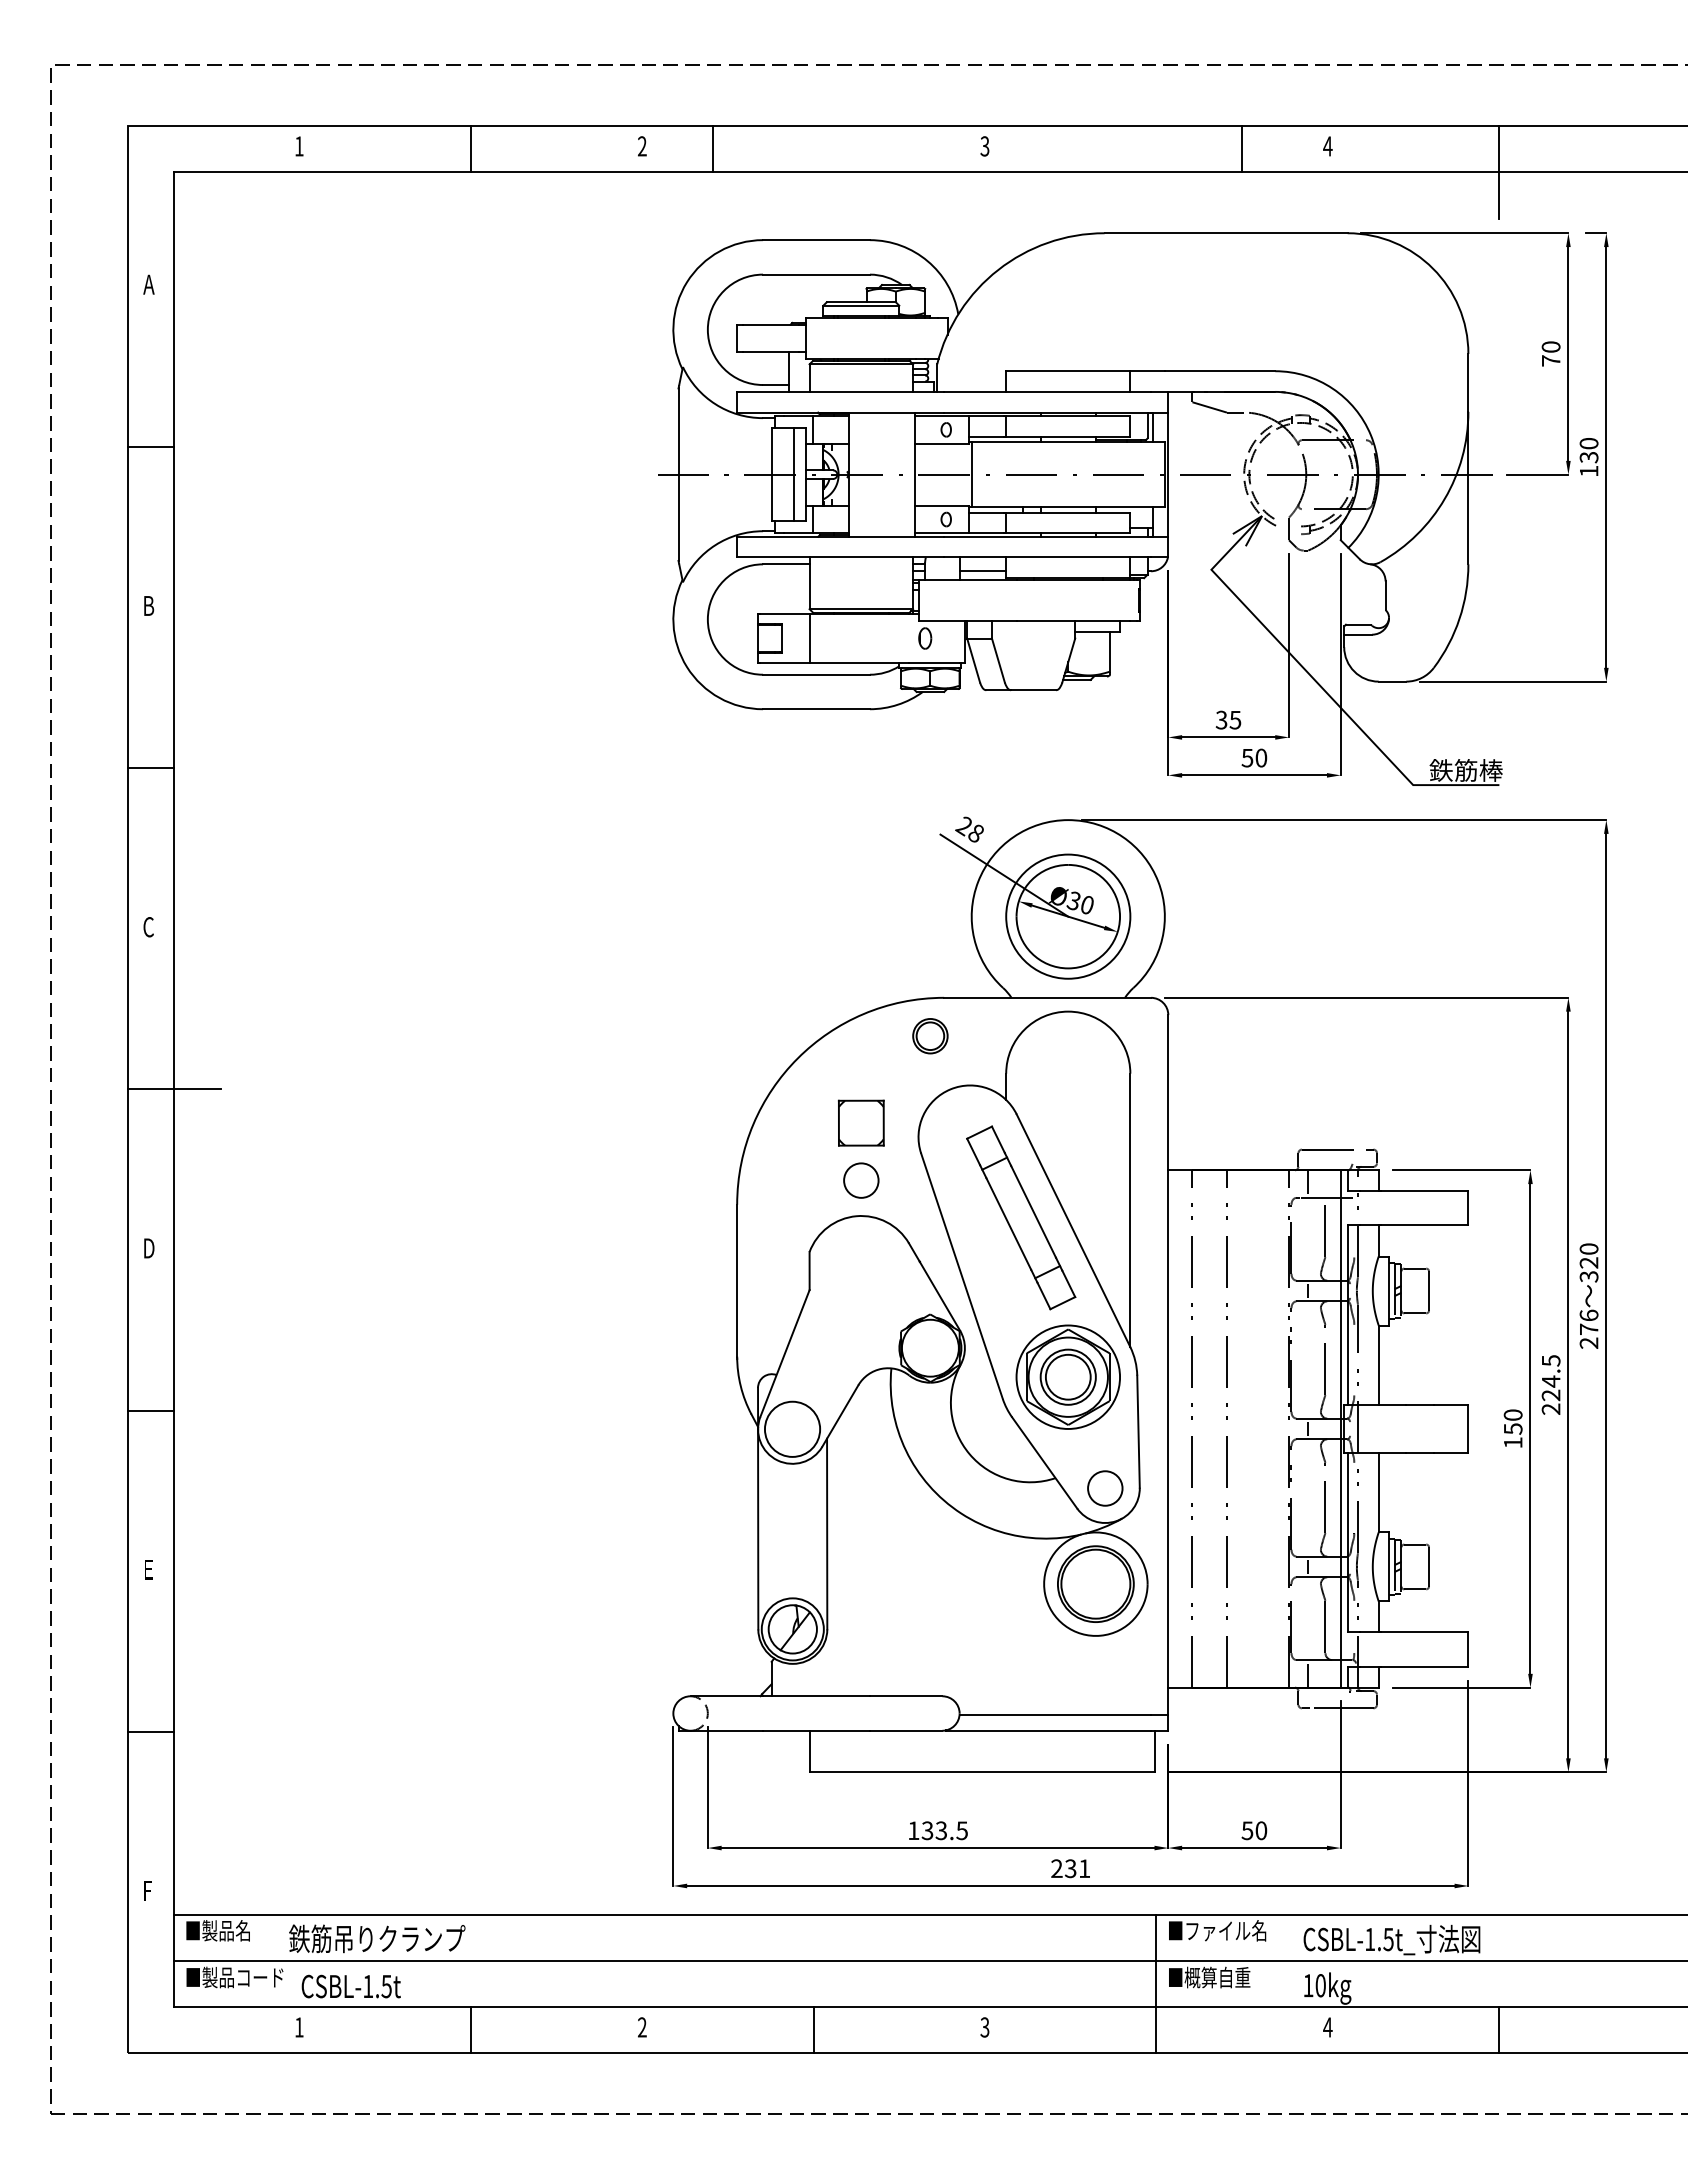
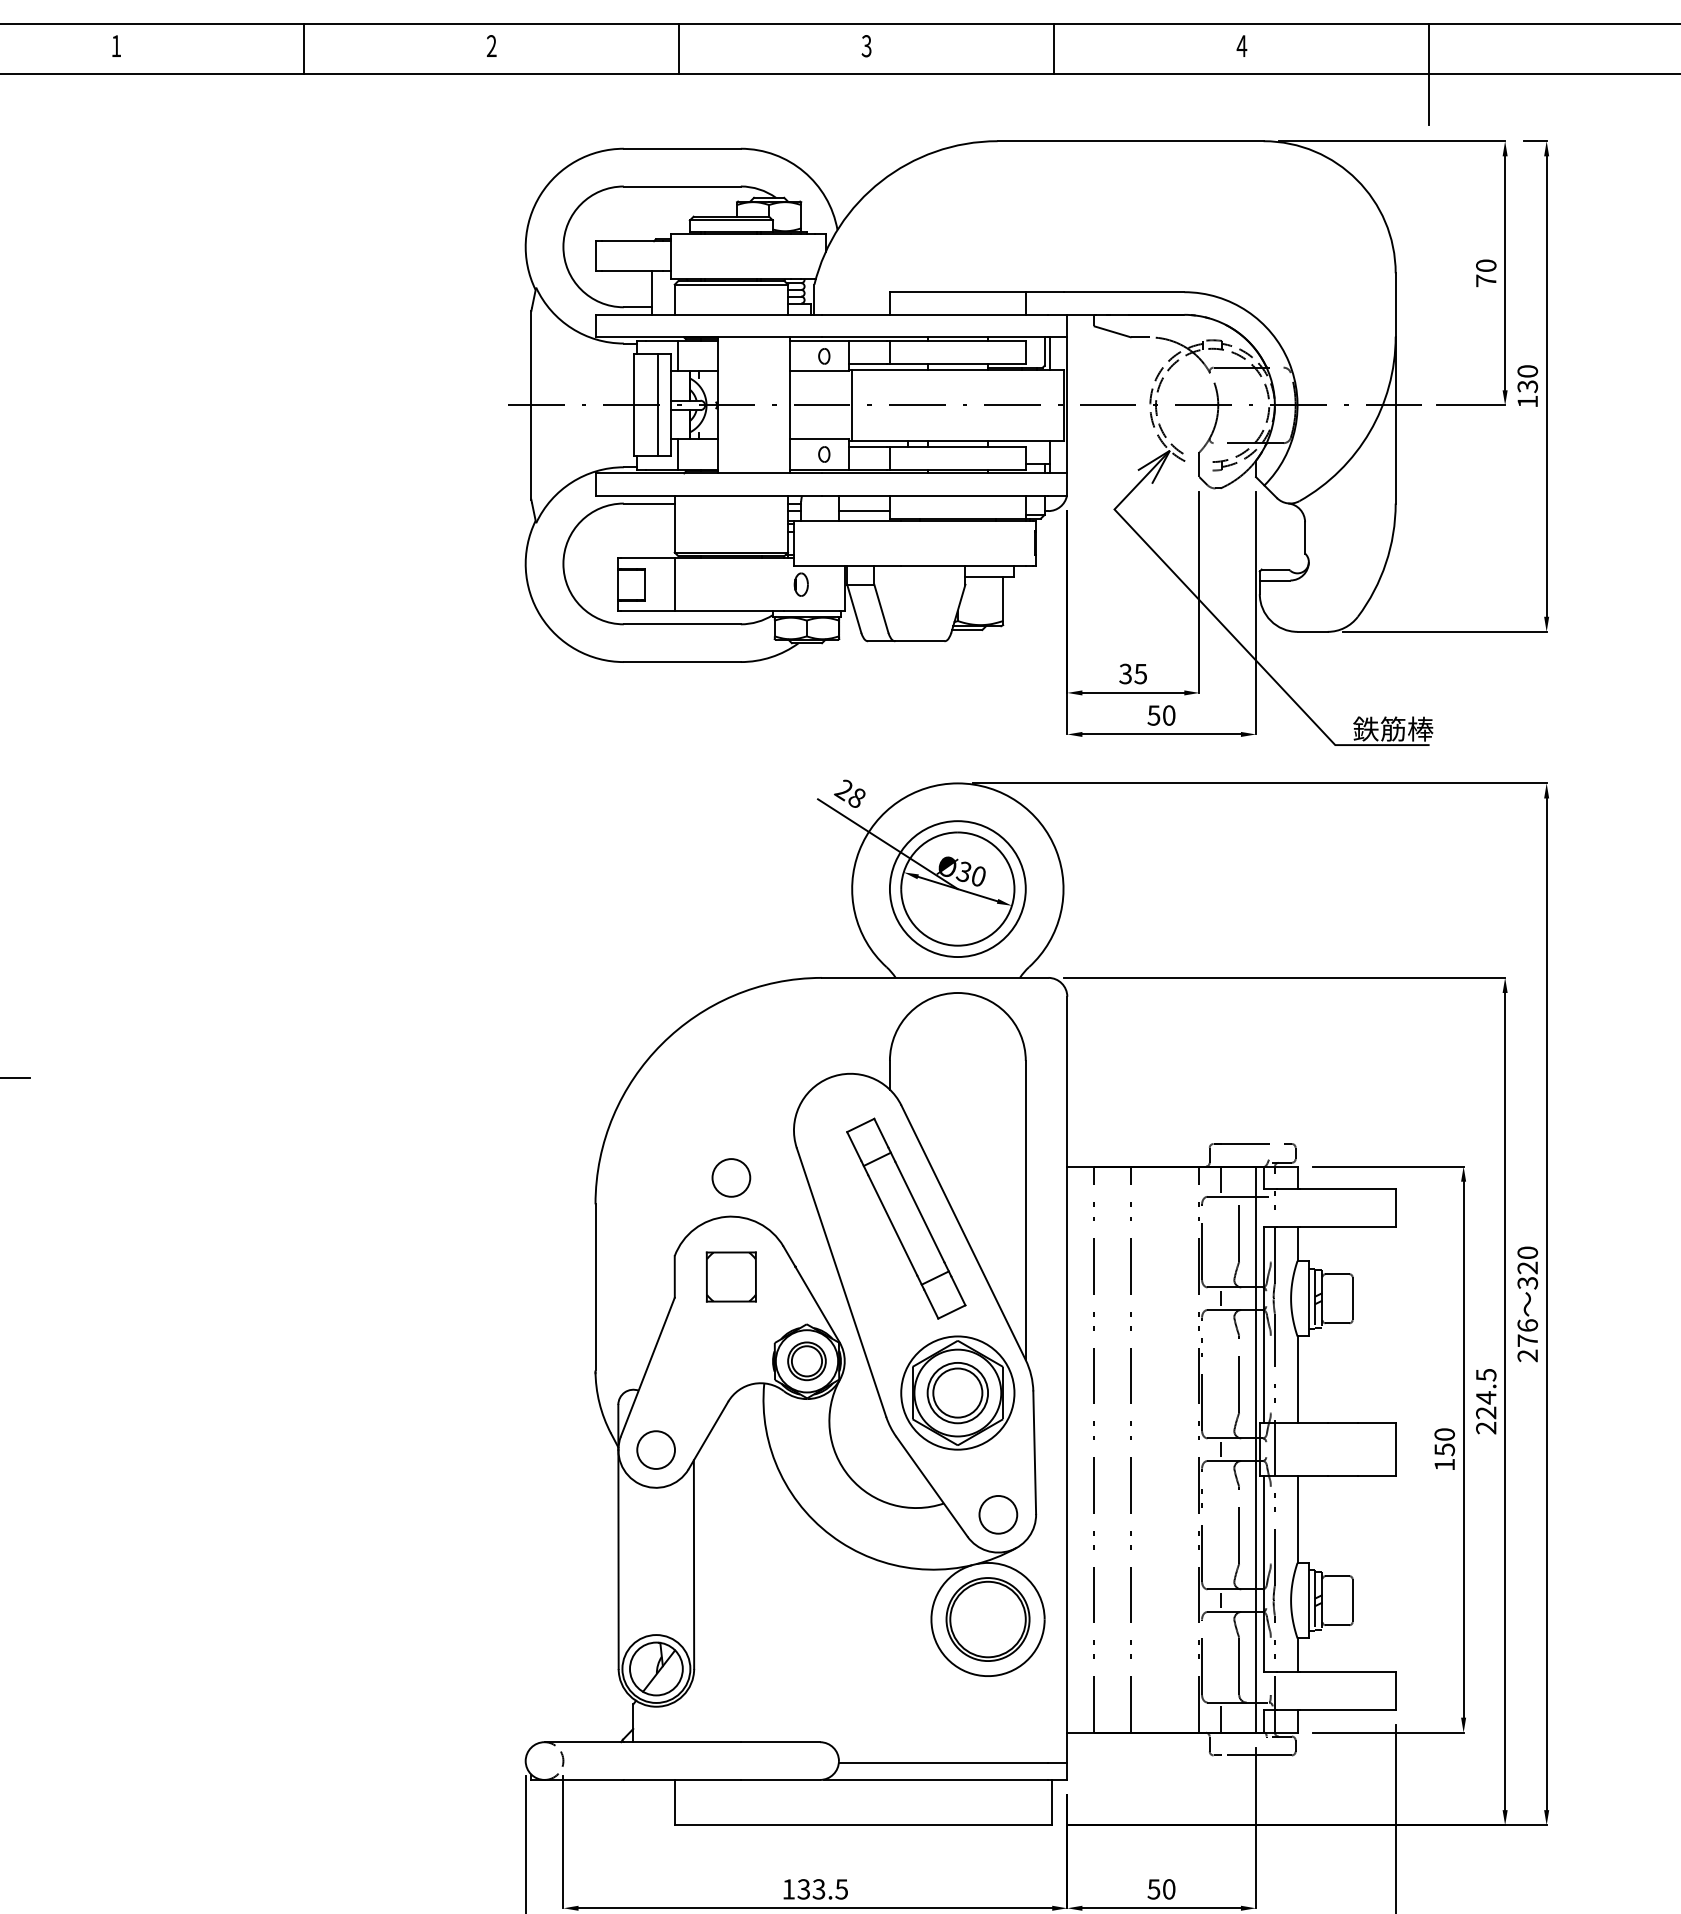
line: (712, 148) -> (679, 48), moved
line: (1242, 148) -> (1054, 48), moved
part: (930, 1036) -> (807, 1361), moved
part: (861, 1122) -> (731, 1276), moved
circle: (792, 1429) -> (656, 1450), size x0.62

